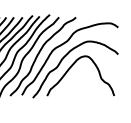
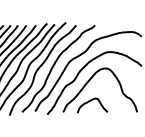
curve: (72, 86) -> (91, 101), added

